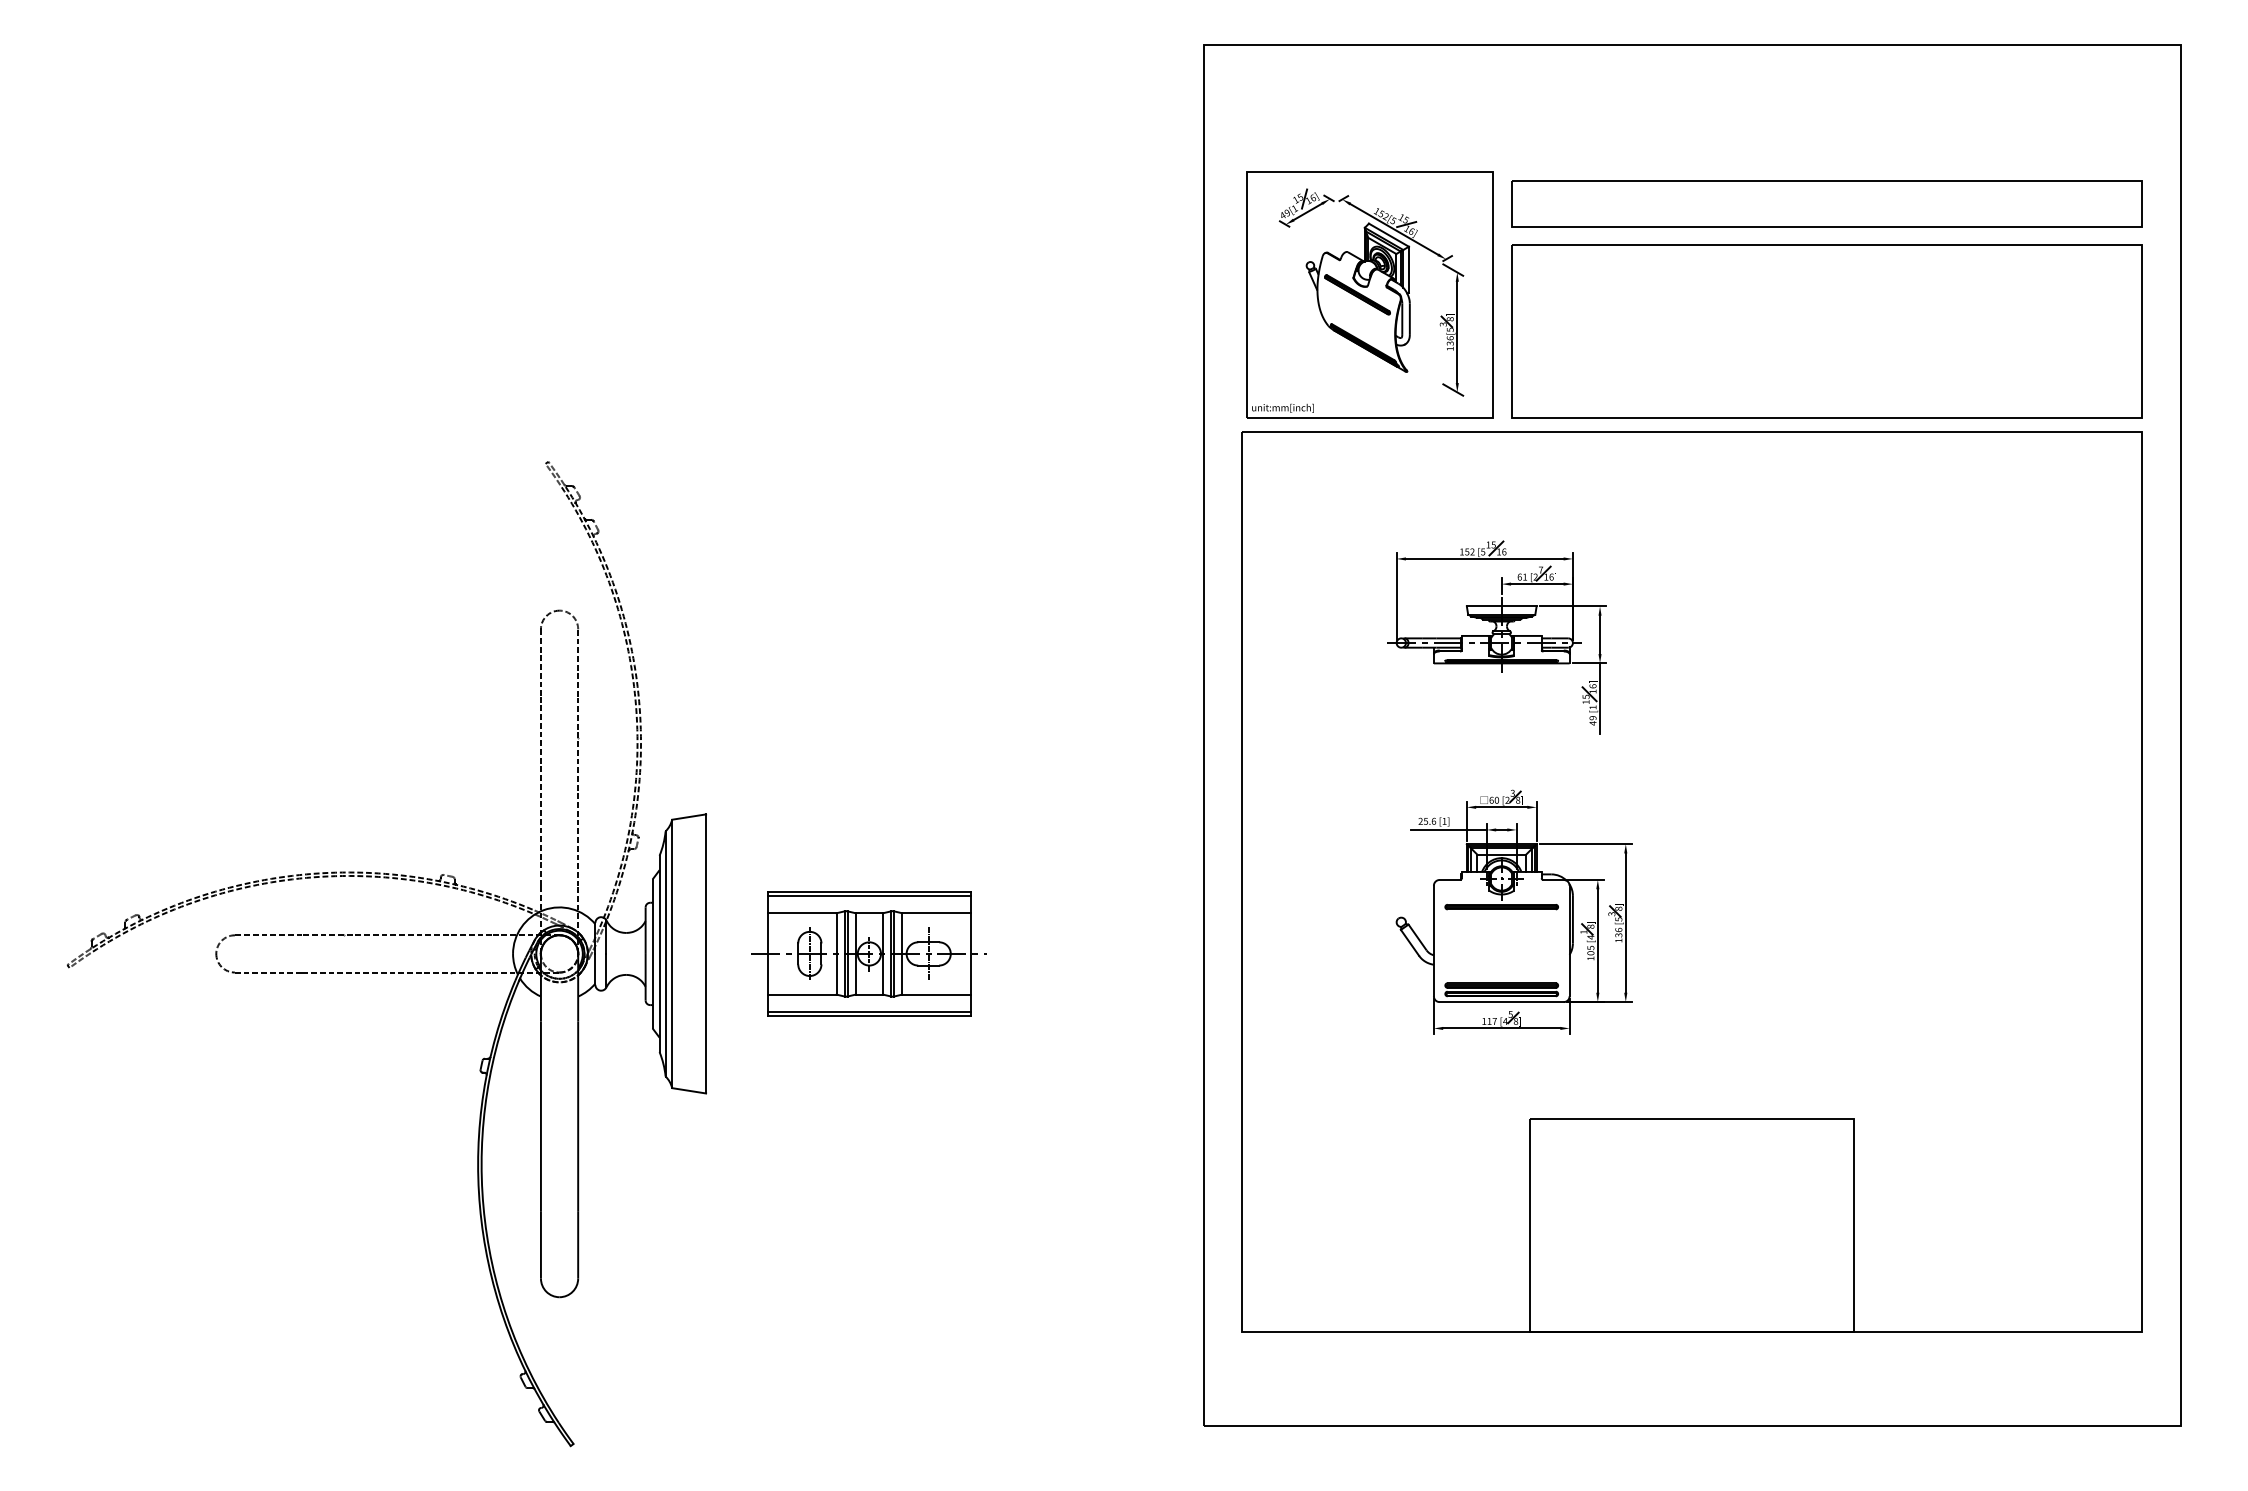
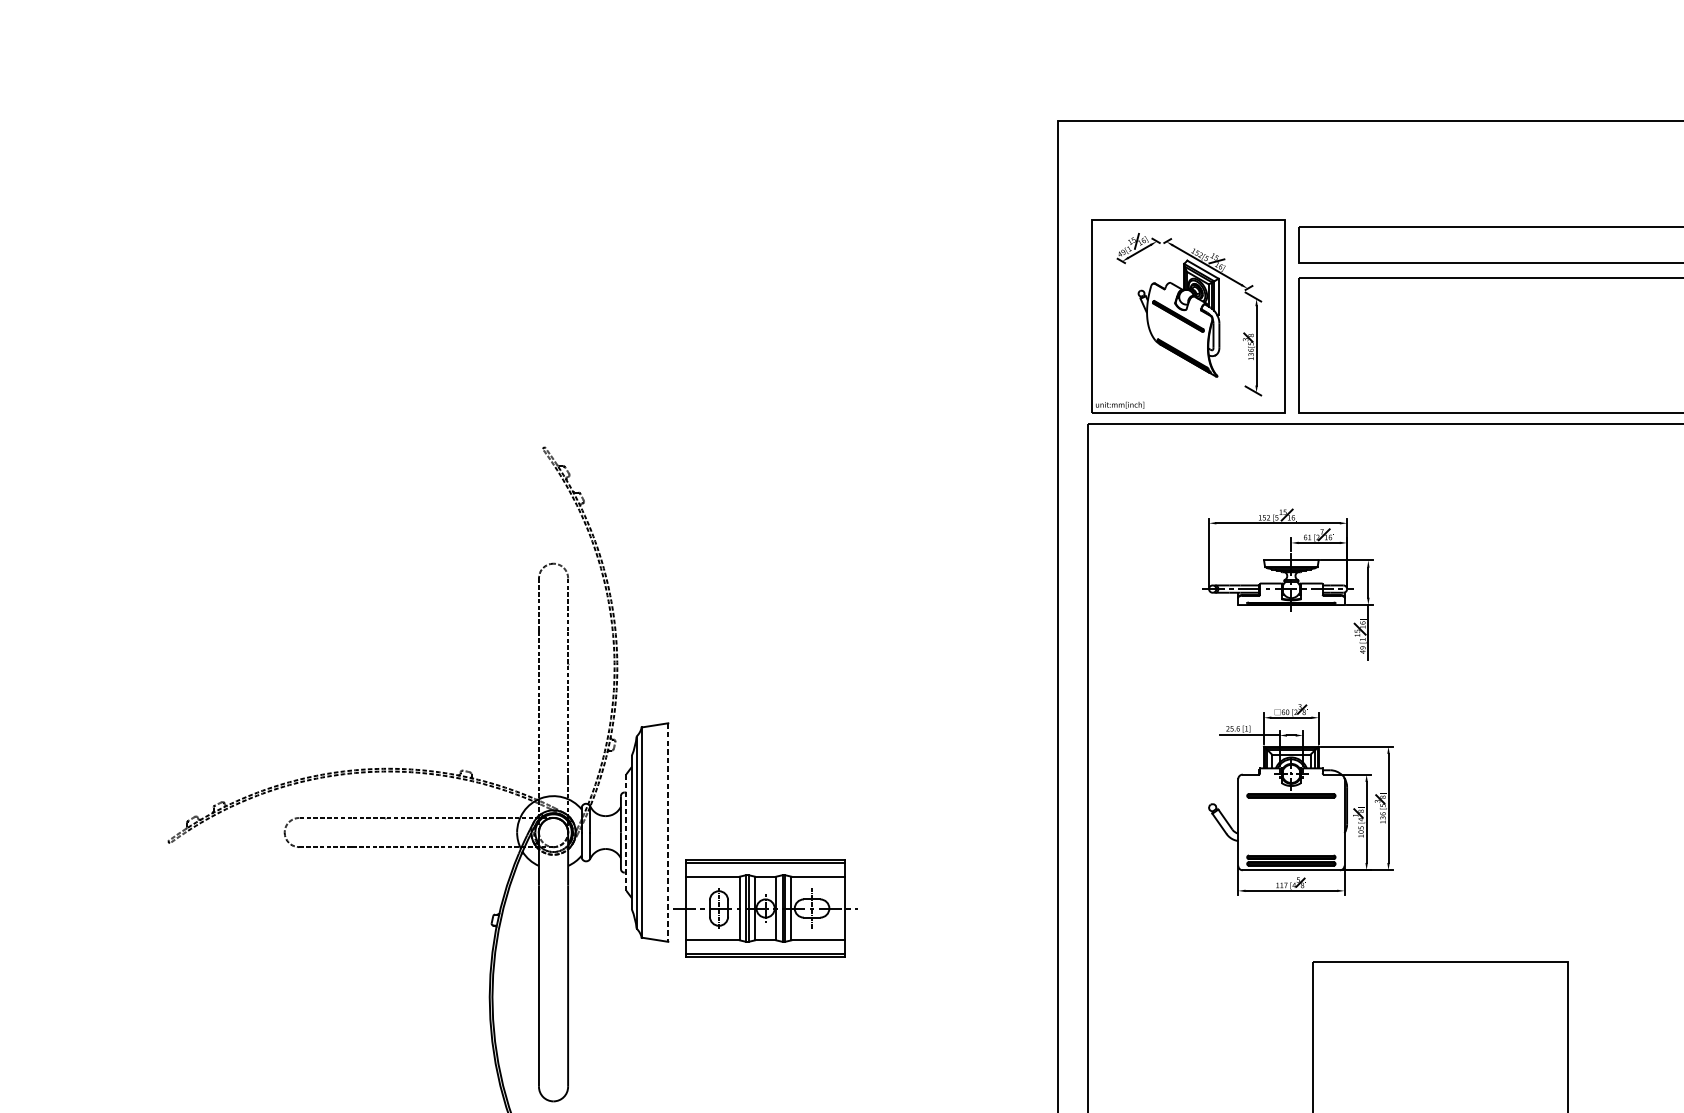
line: (706, 953) -> (668, 832), solid -> dashed
part: (868, 953) -> (764, 908), moved
line: (652, 954) -> (626, 833), solid -> dashed

